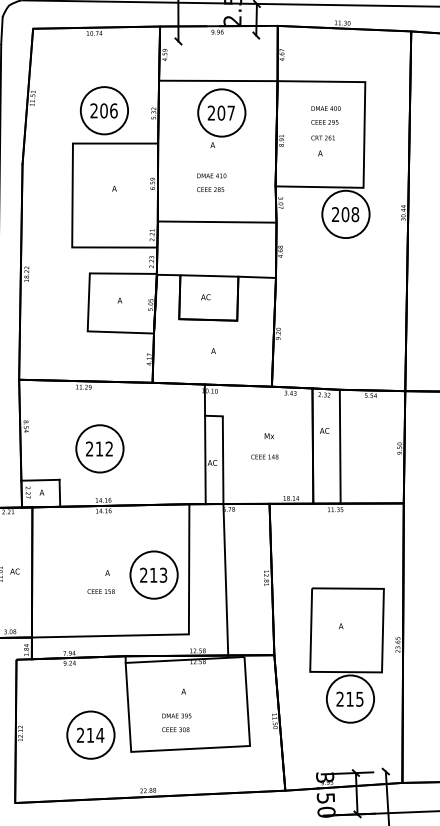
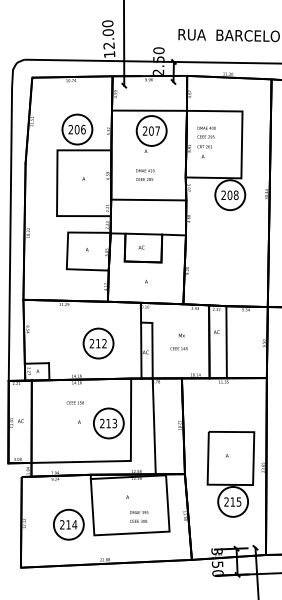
text: (325, 131) -> (206, 142), moved
part: (99, 448) -> (98, 343), moved
text: (99, 590) -> (74, 402), moved
text: (177, 722) -> (139, 516), moved

